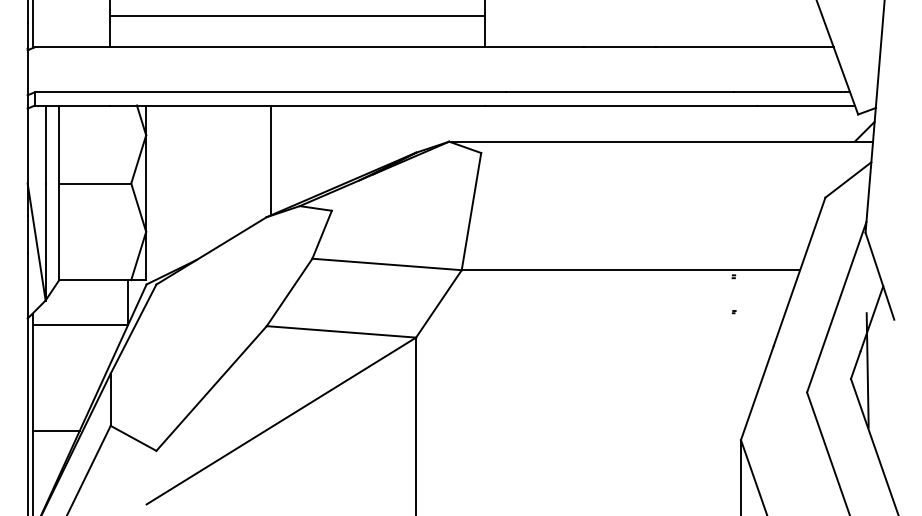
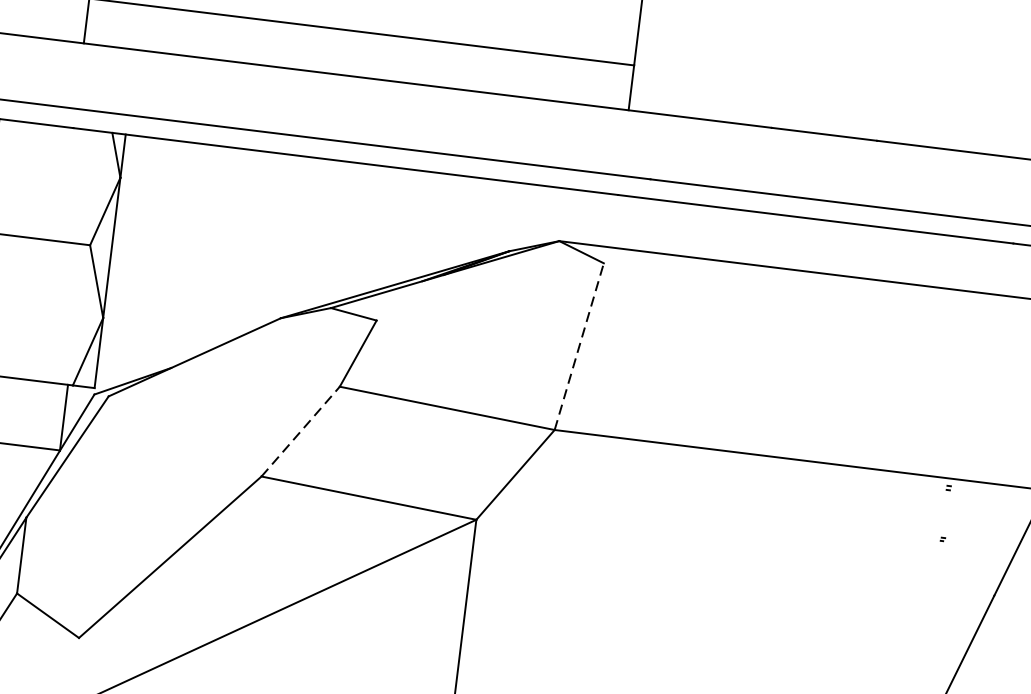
line: (270, 160) -> (296, 236), removed
line: (471, 211) -> (579, 346), solid -> dashed
line: (289, 292) -> (300, 431), solid -> dashed

